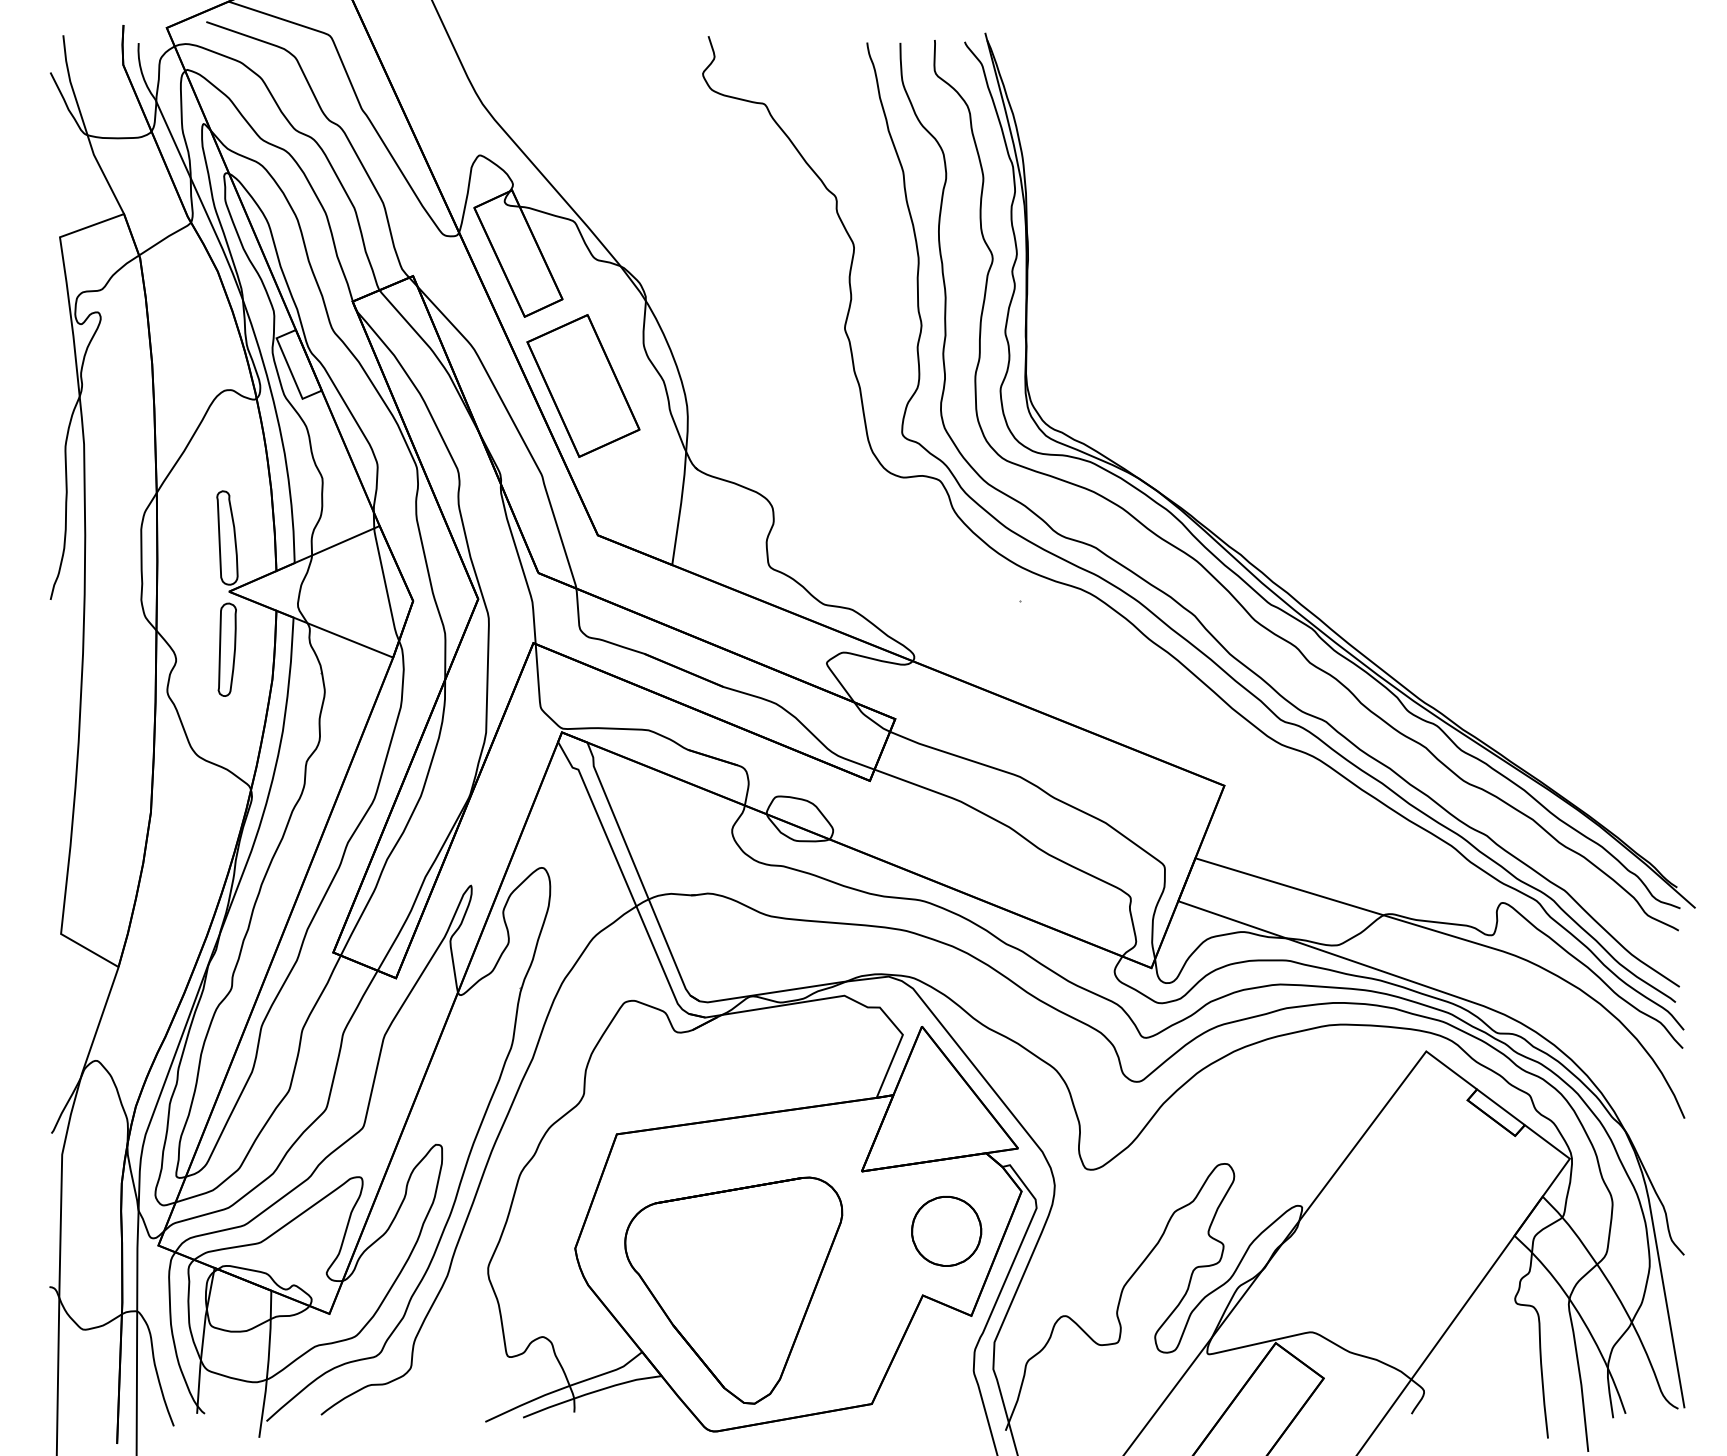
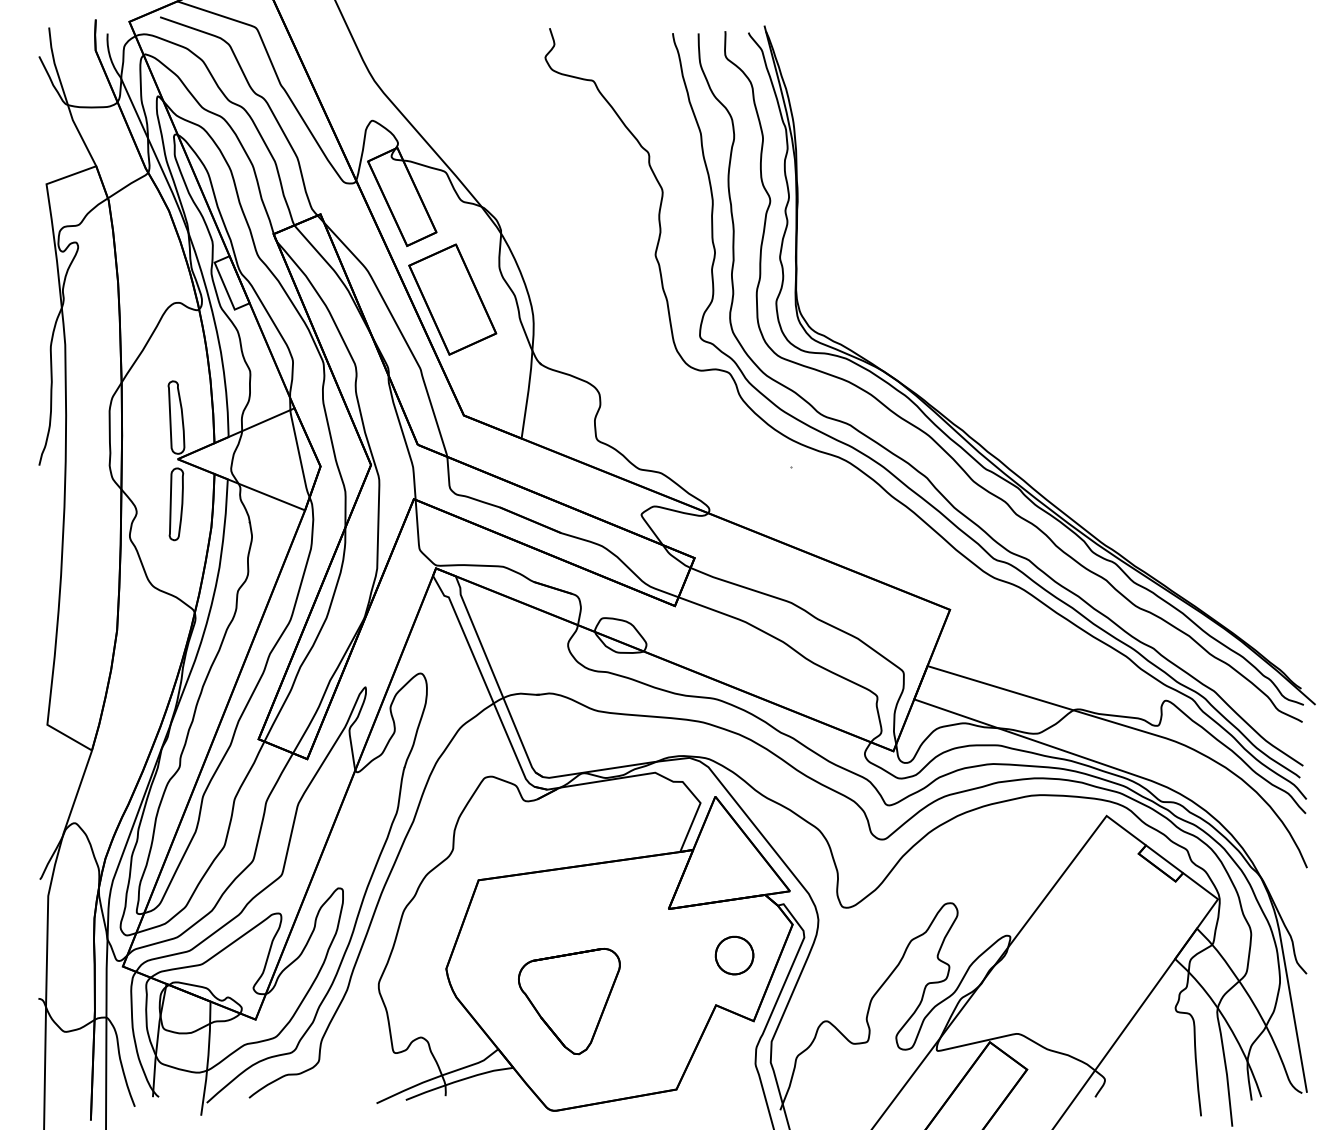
part: (946, 1231) -> (734, 955), size x0.7
part: (733, 1290) -> (569, 1001), size x0.6

